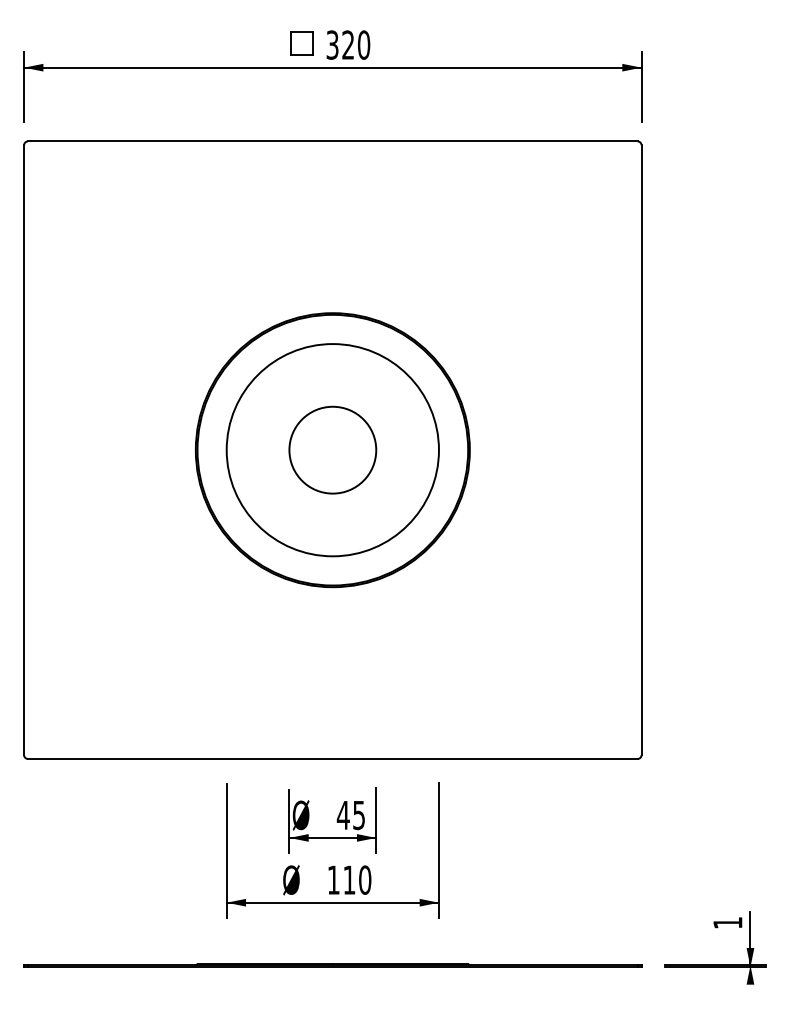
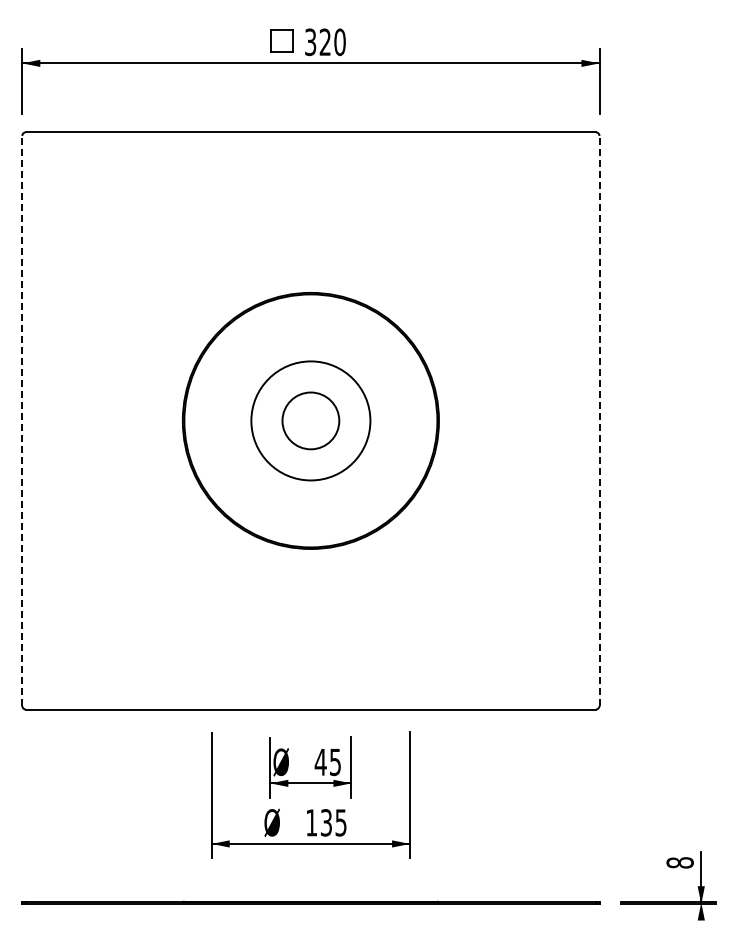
line: (24, 449) -> (22, 420), solid -> dashed
circle: (332, 449) -> (310, 420), size x0.6
circle: (332, 449) -> (310, 420), size x0.7
line: (641, 449) -> (599, 420), solid -> dashed
text: (357, 879) -> (333, 822), 110 -> 135
text: (727, 922) -> (679, 862), 1 -> 8

